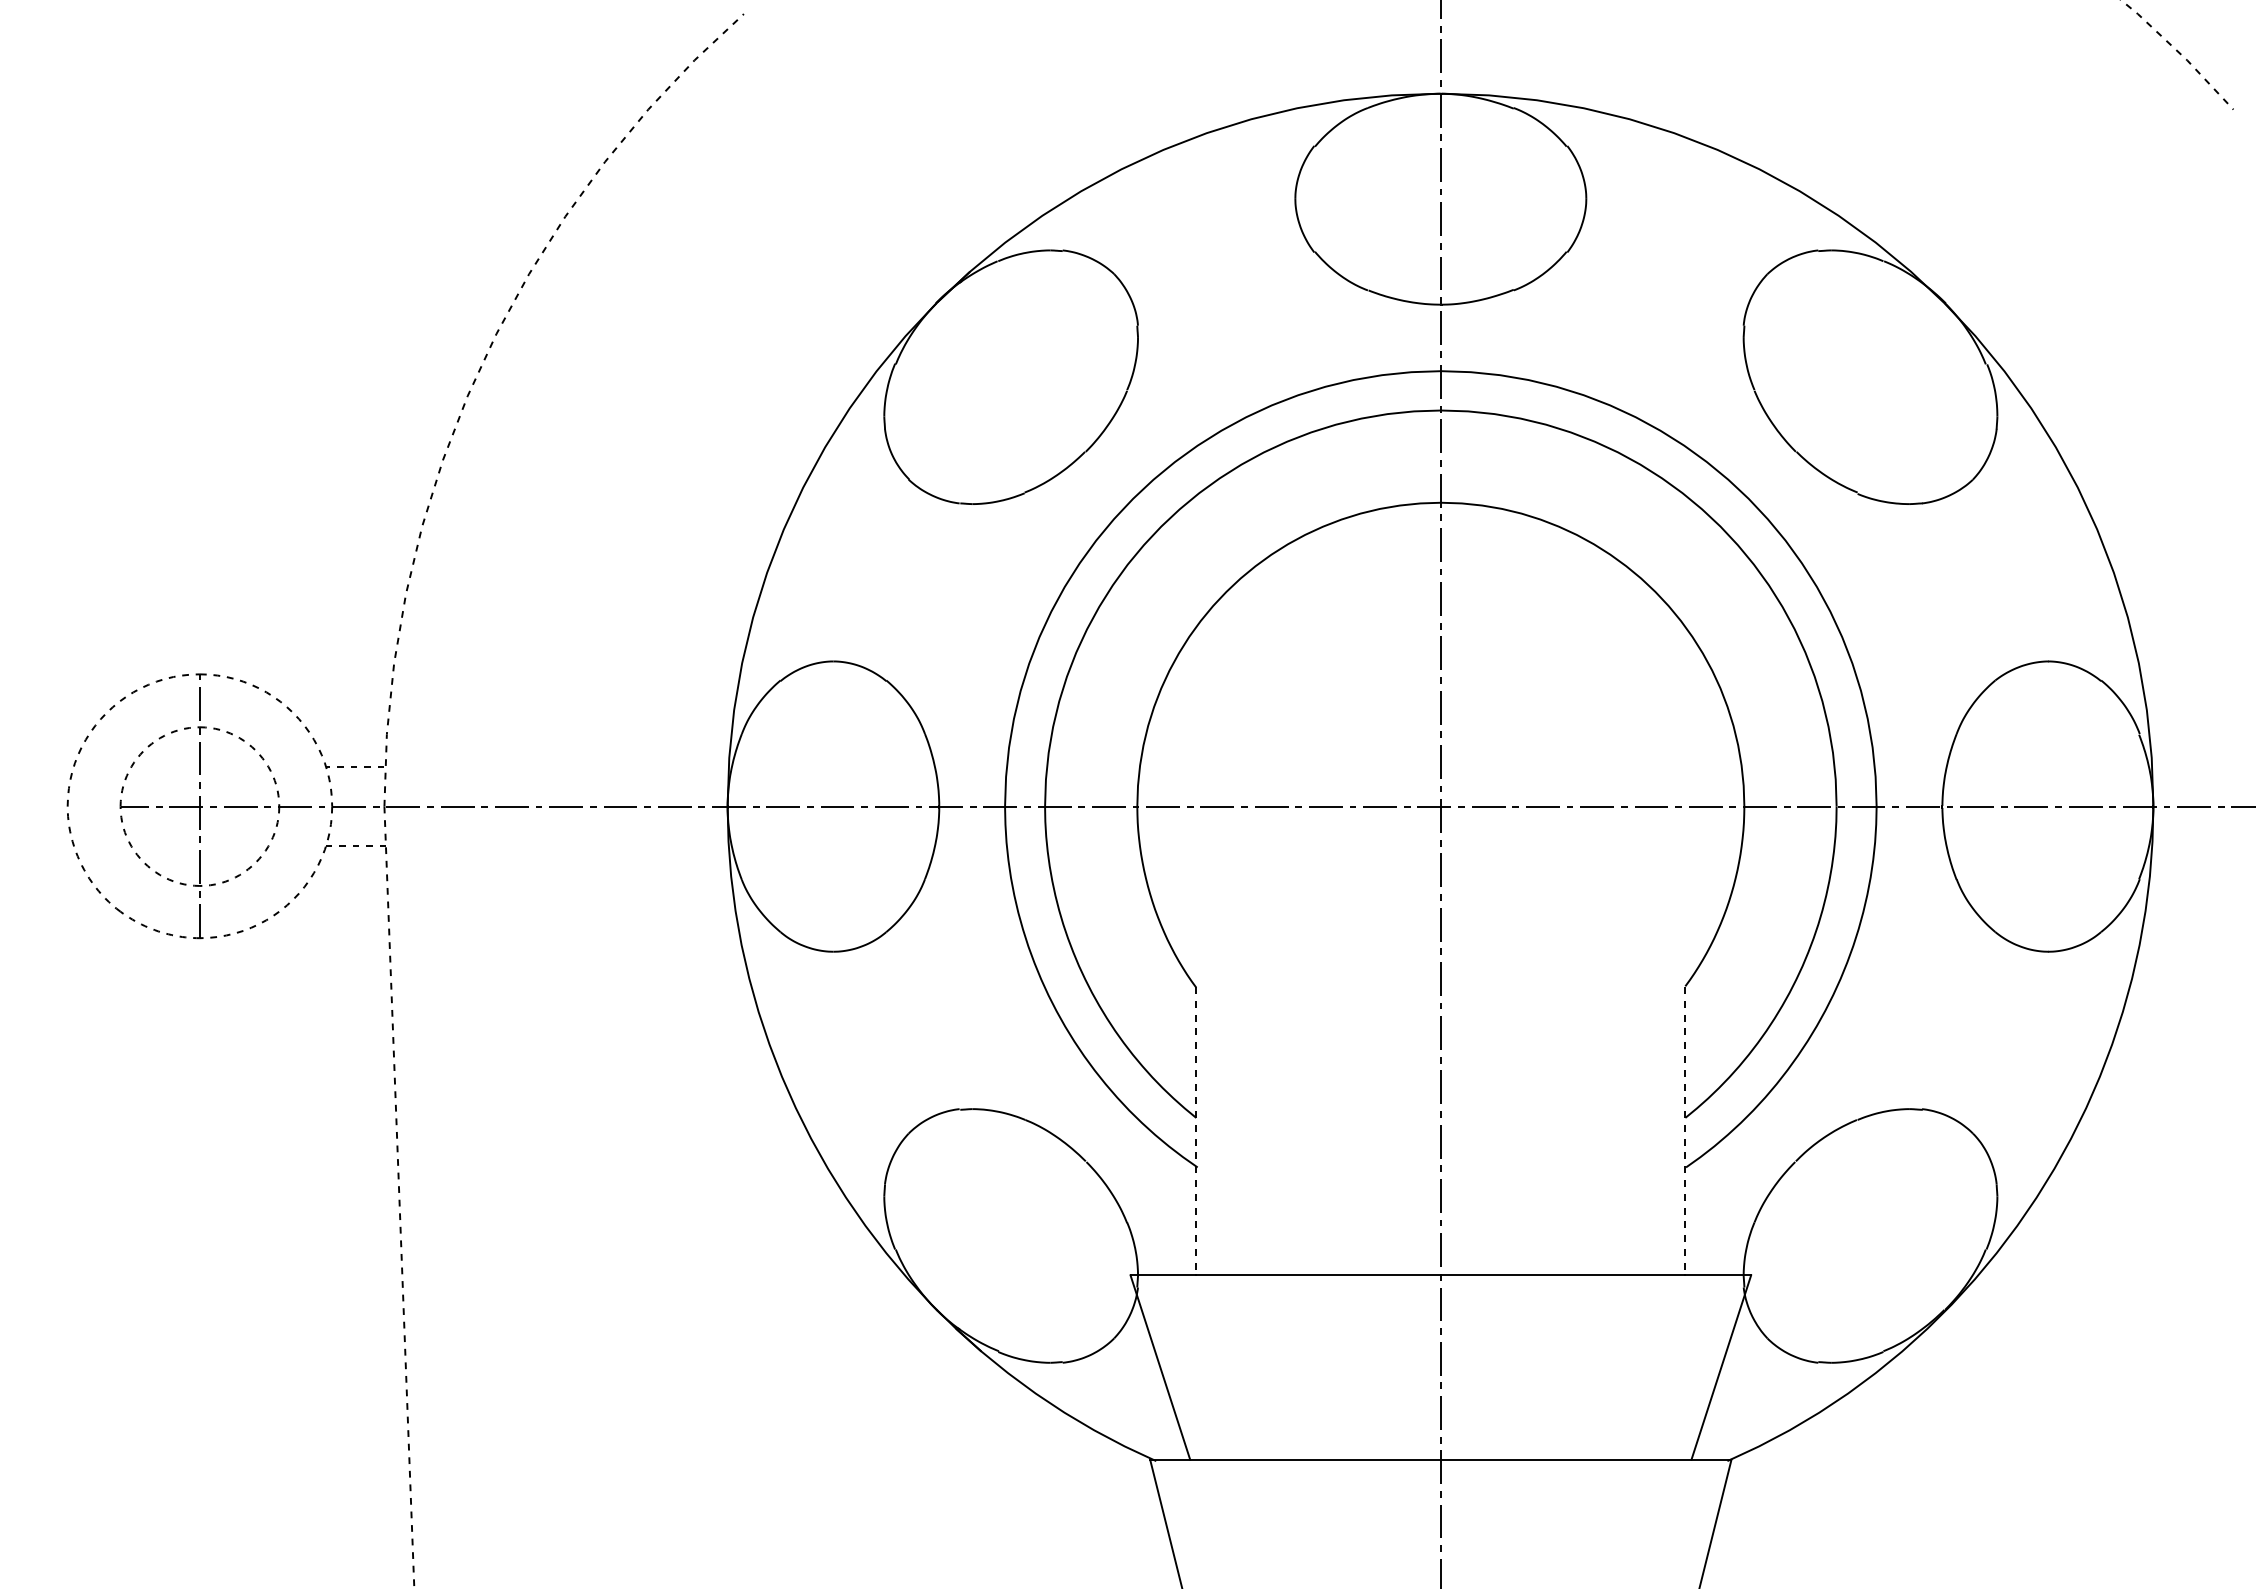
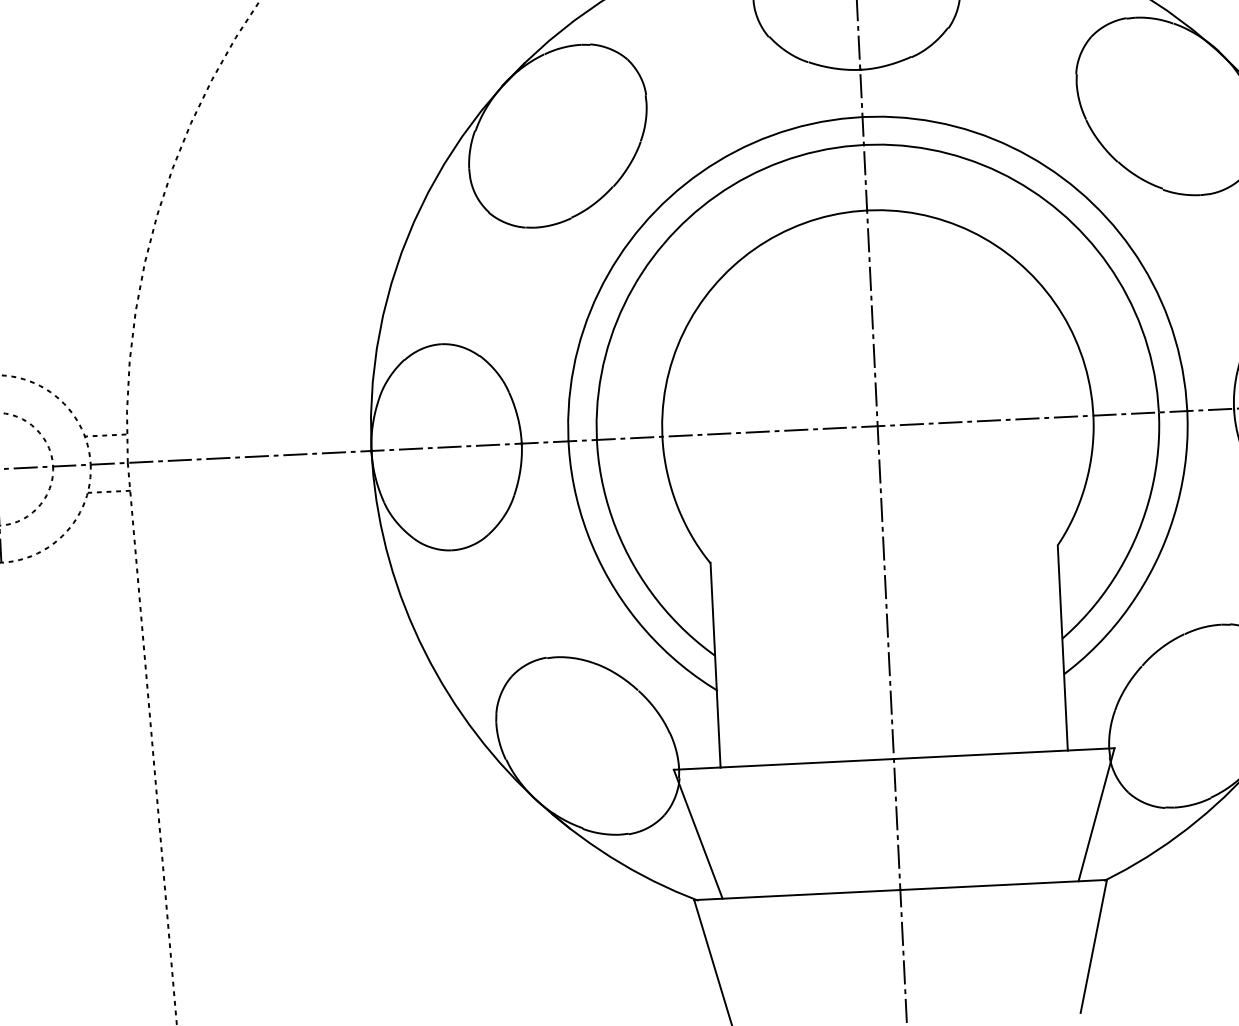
line: (1196, 1131) -> (715, 665), dashed -> solid
line: (1685, 1131) -> (1062, 648), dashed -> solid

